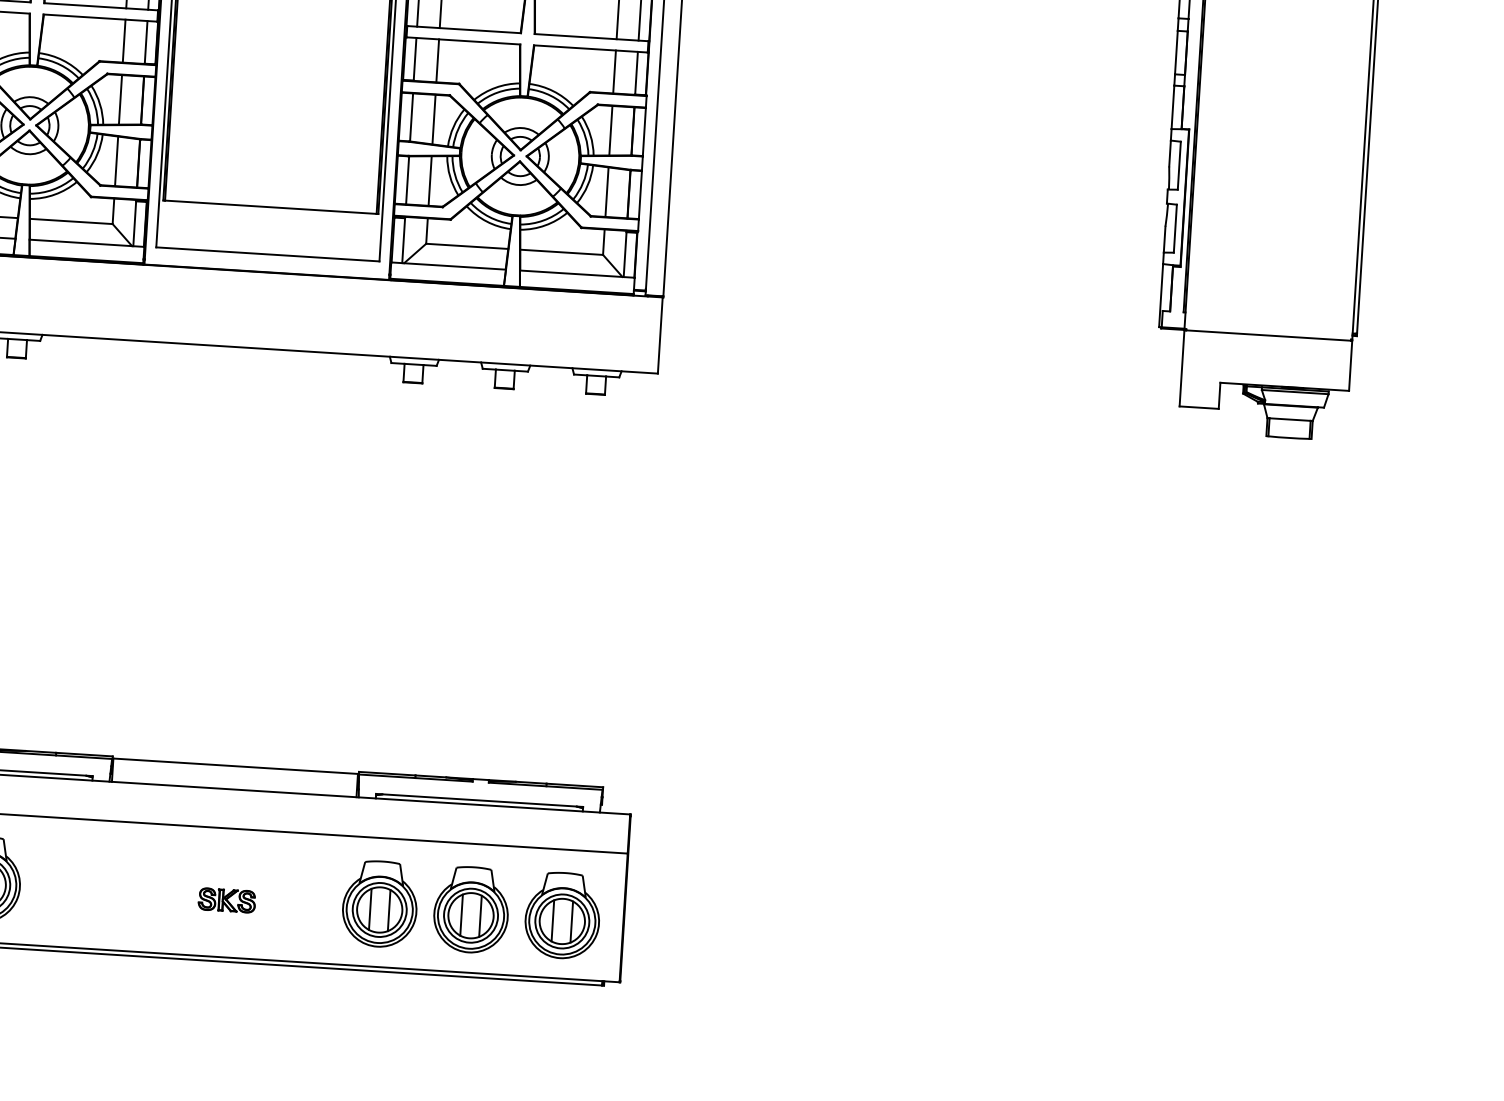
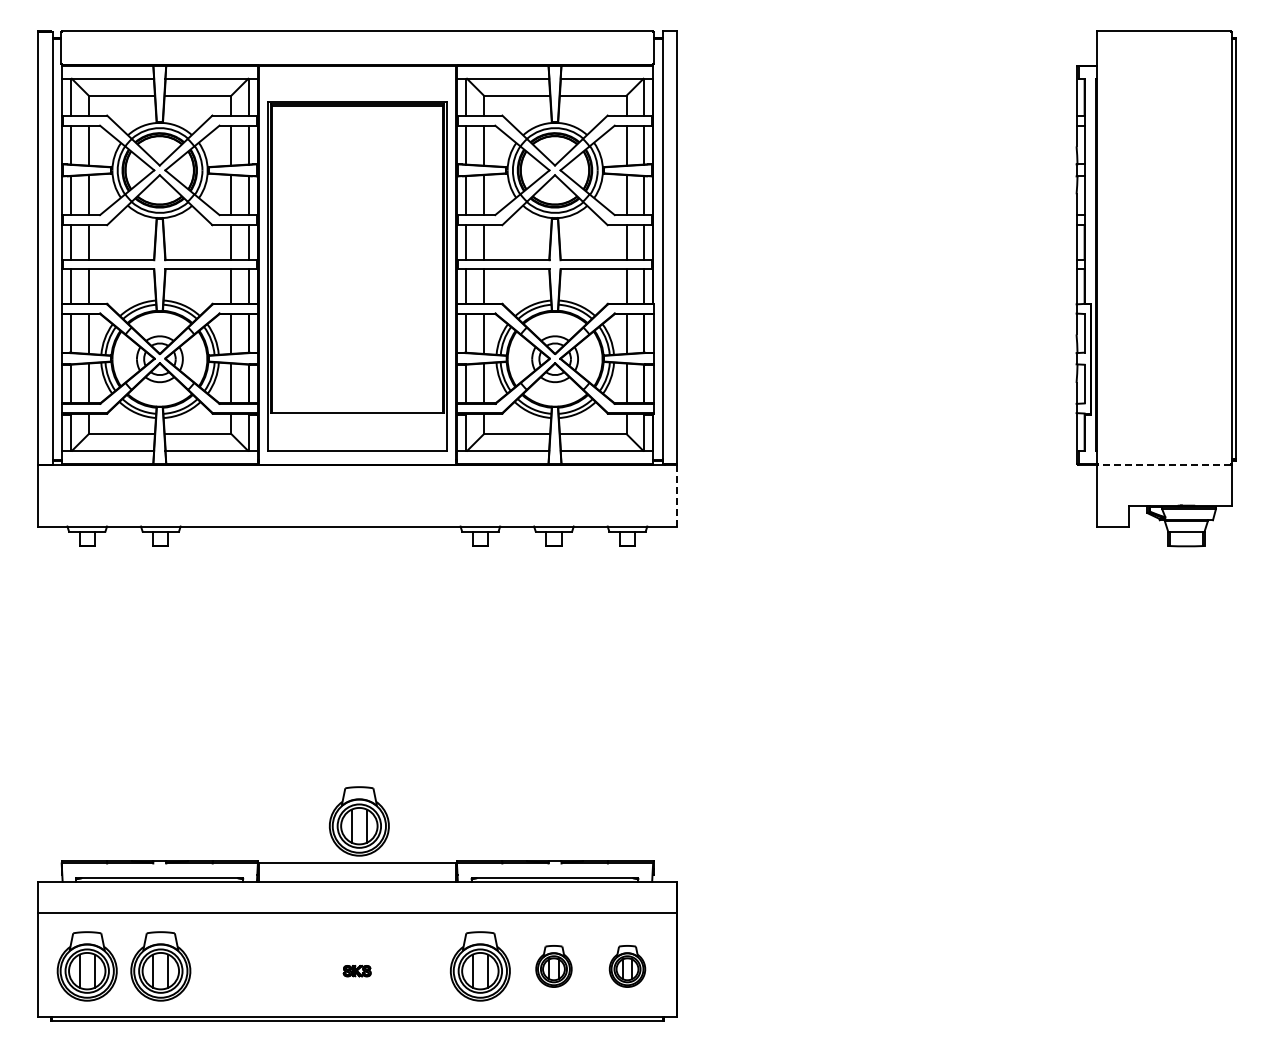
line: (660, 335) -> (676, 495), solid -> dashed
line: (1268, 335) -> (1164, 465), solid -> dashed
part: (240, 714) -> (358, 821), added
part: (226, 899) -> (356, 970), size x0.6
part: (470, 909) -> (553, 966), size x0.6
part: (562, 915) -> (627, 966), size x0.6

